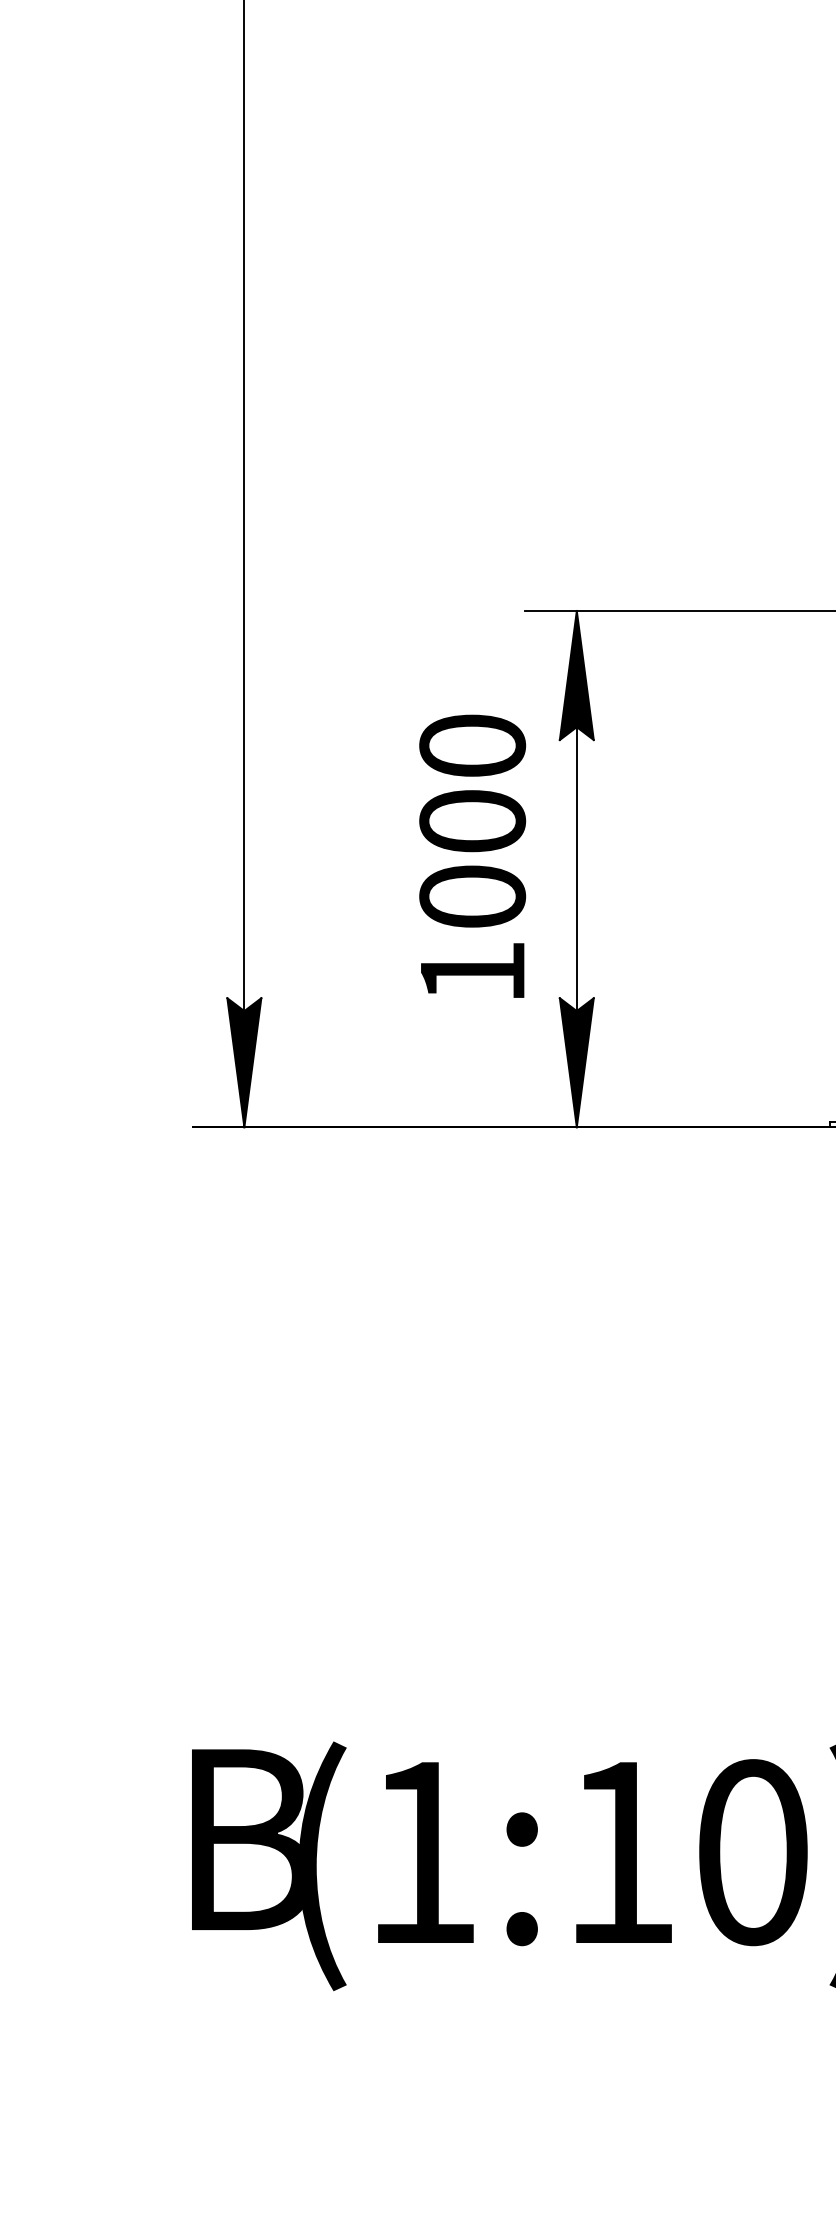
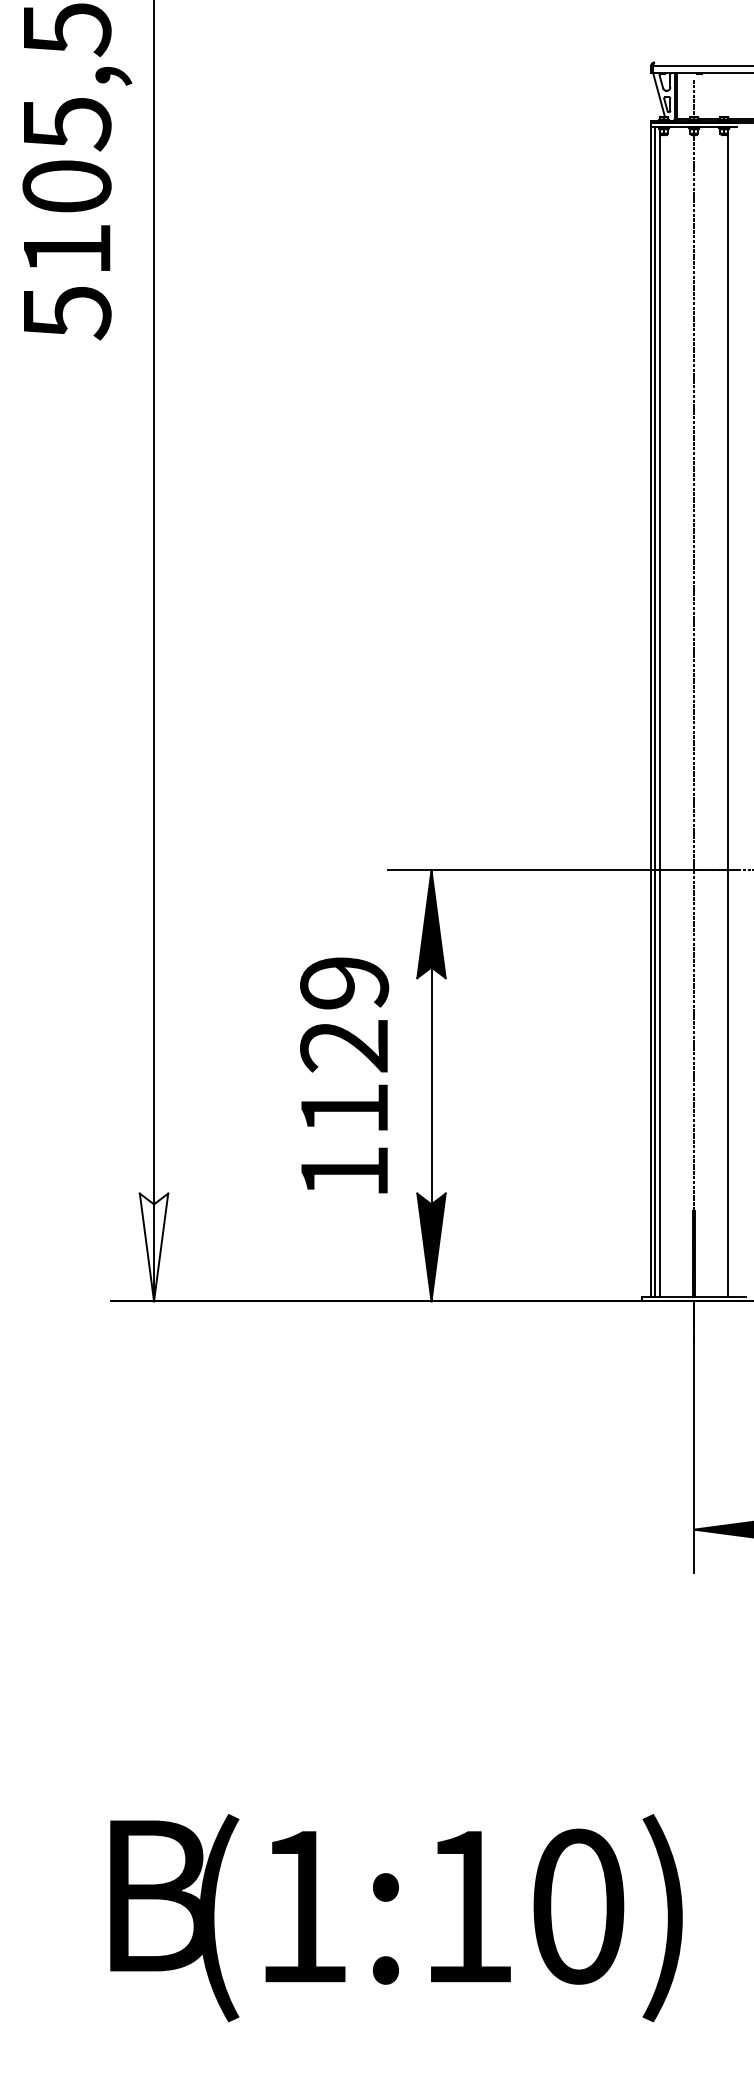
text: (472, 820) -> (344, 1045), 1000 -> 1129
fill: (243, 1062) -> (153, 1247), removed

